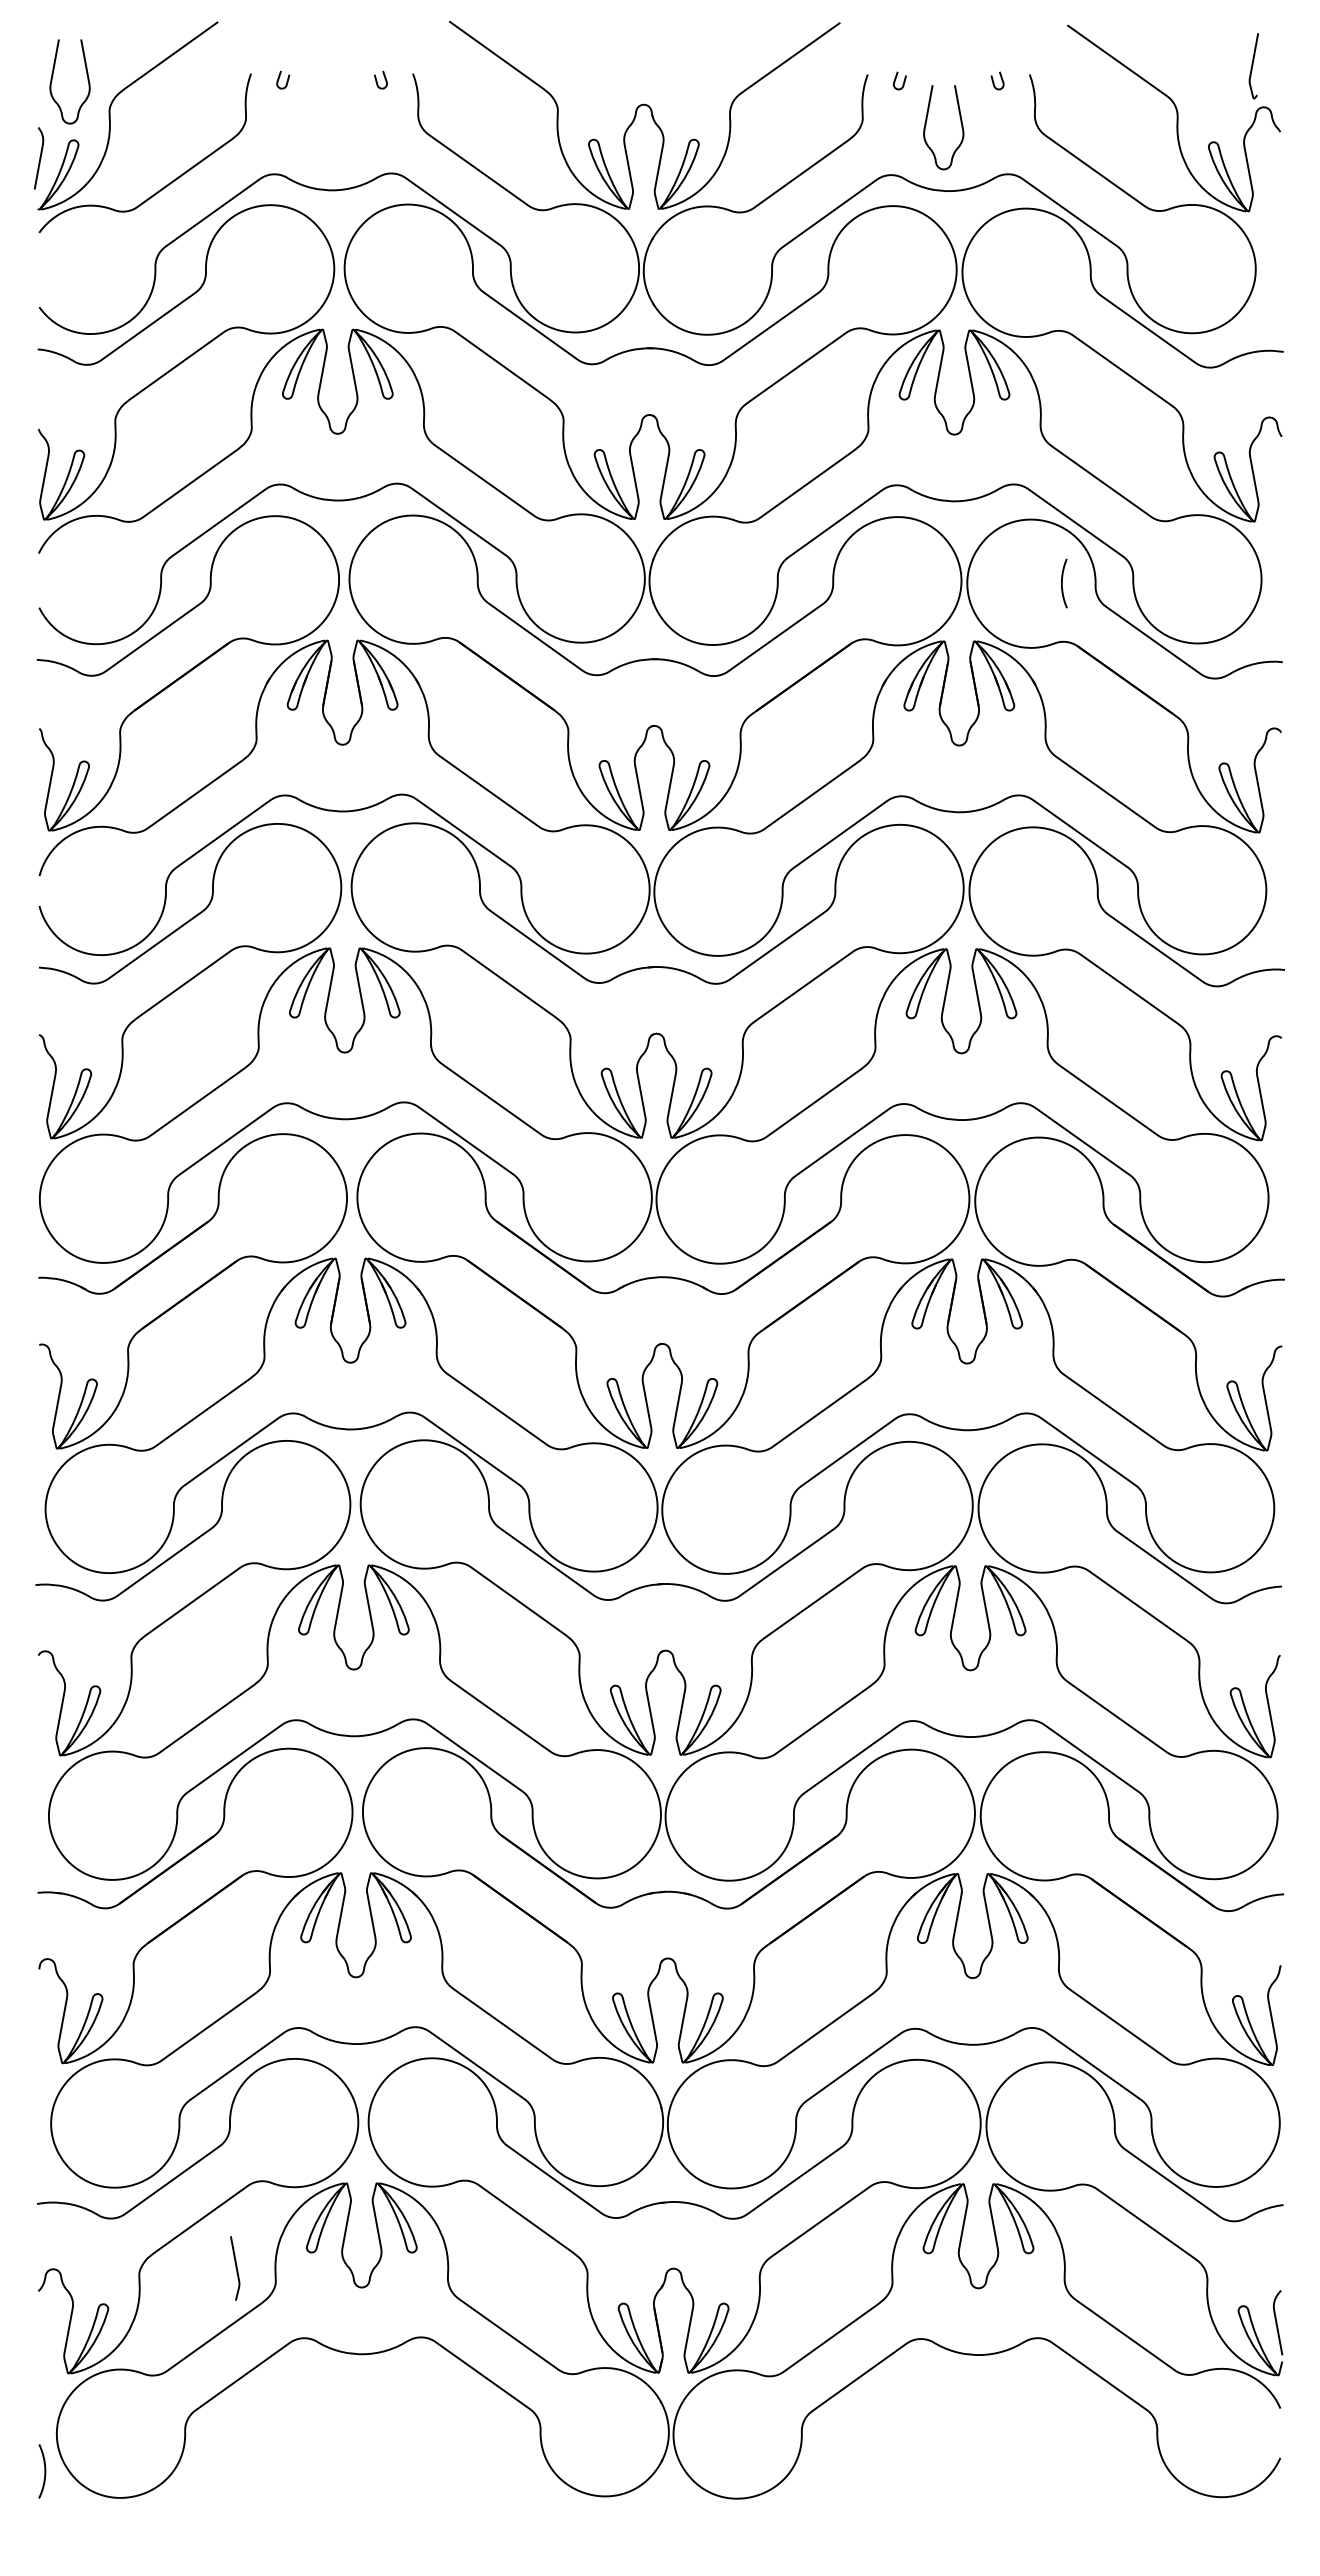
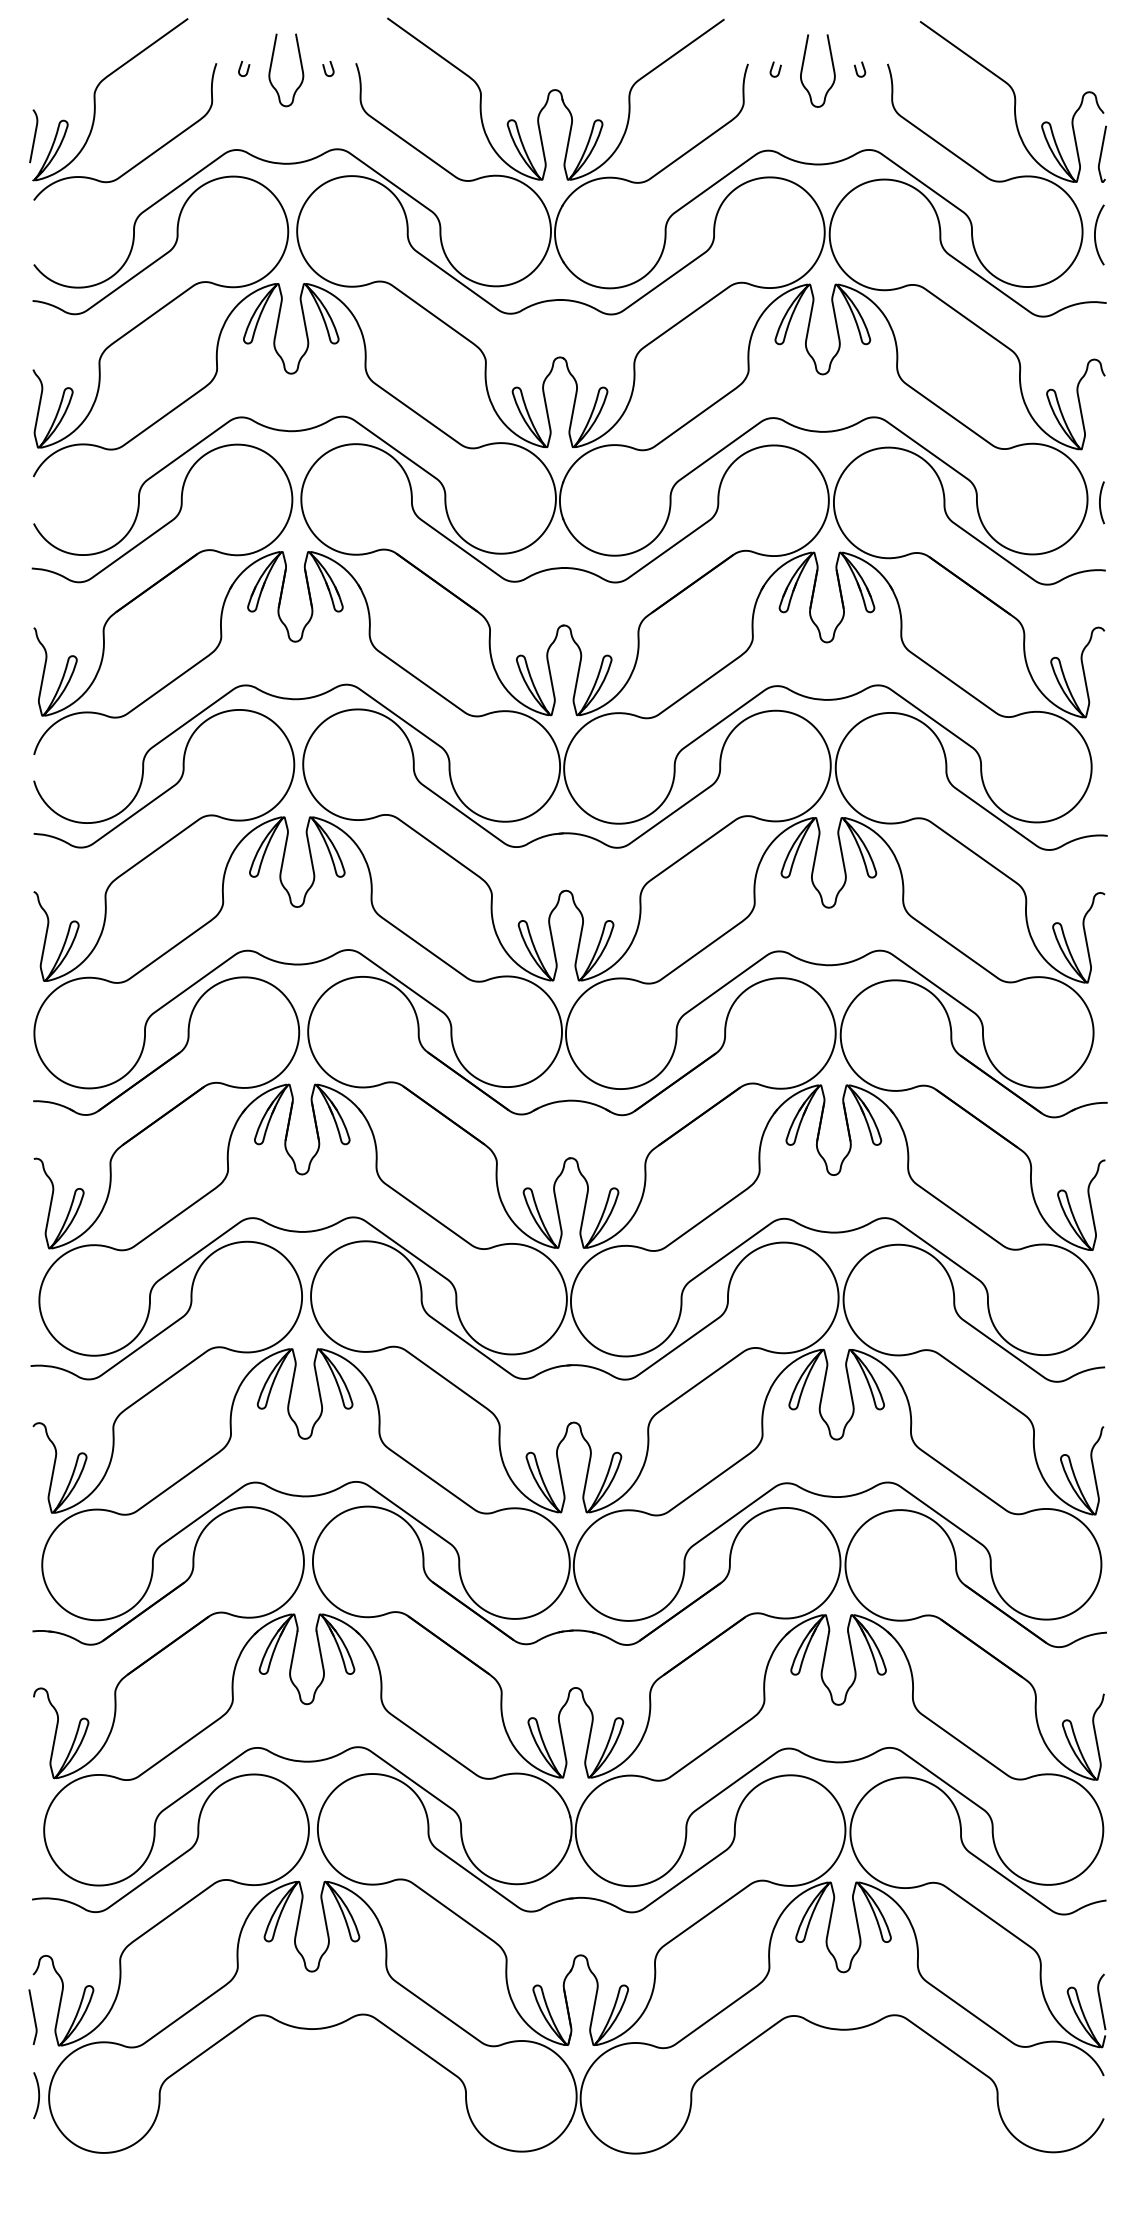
curve: (1253, 65) -> (1102, 153), moved
curve: (53, 76) -> (272, 65), moved
curve: (926, 125) -> (803, 69), moved
curve: (1271, 271) -> (1096, 233), added
curve: (1062, 583) -> (1100, 502), moved
curve: (235, 2268) -> (33, 2017), moved
curve: (44, 2471) -> (38, 2095), moved

